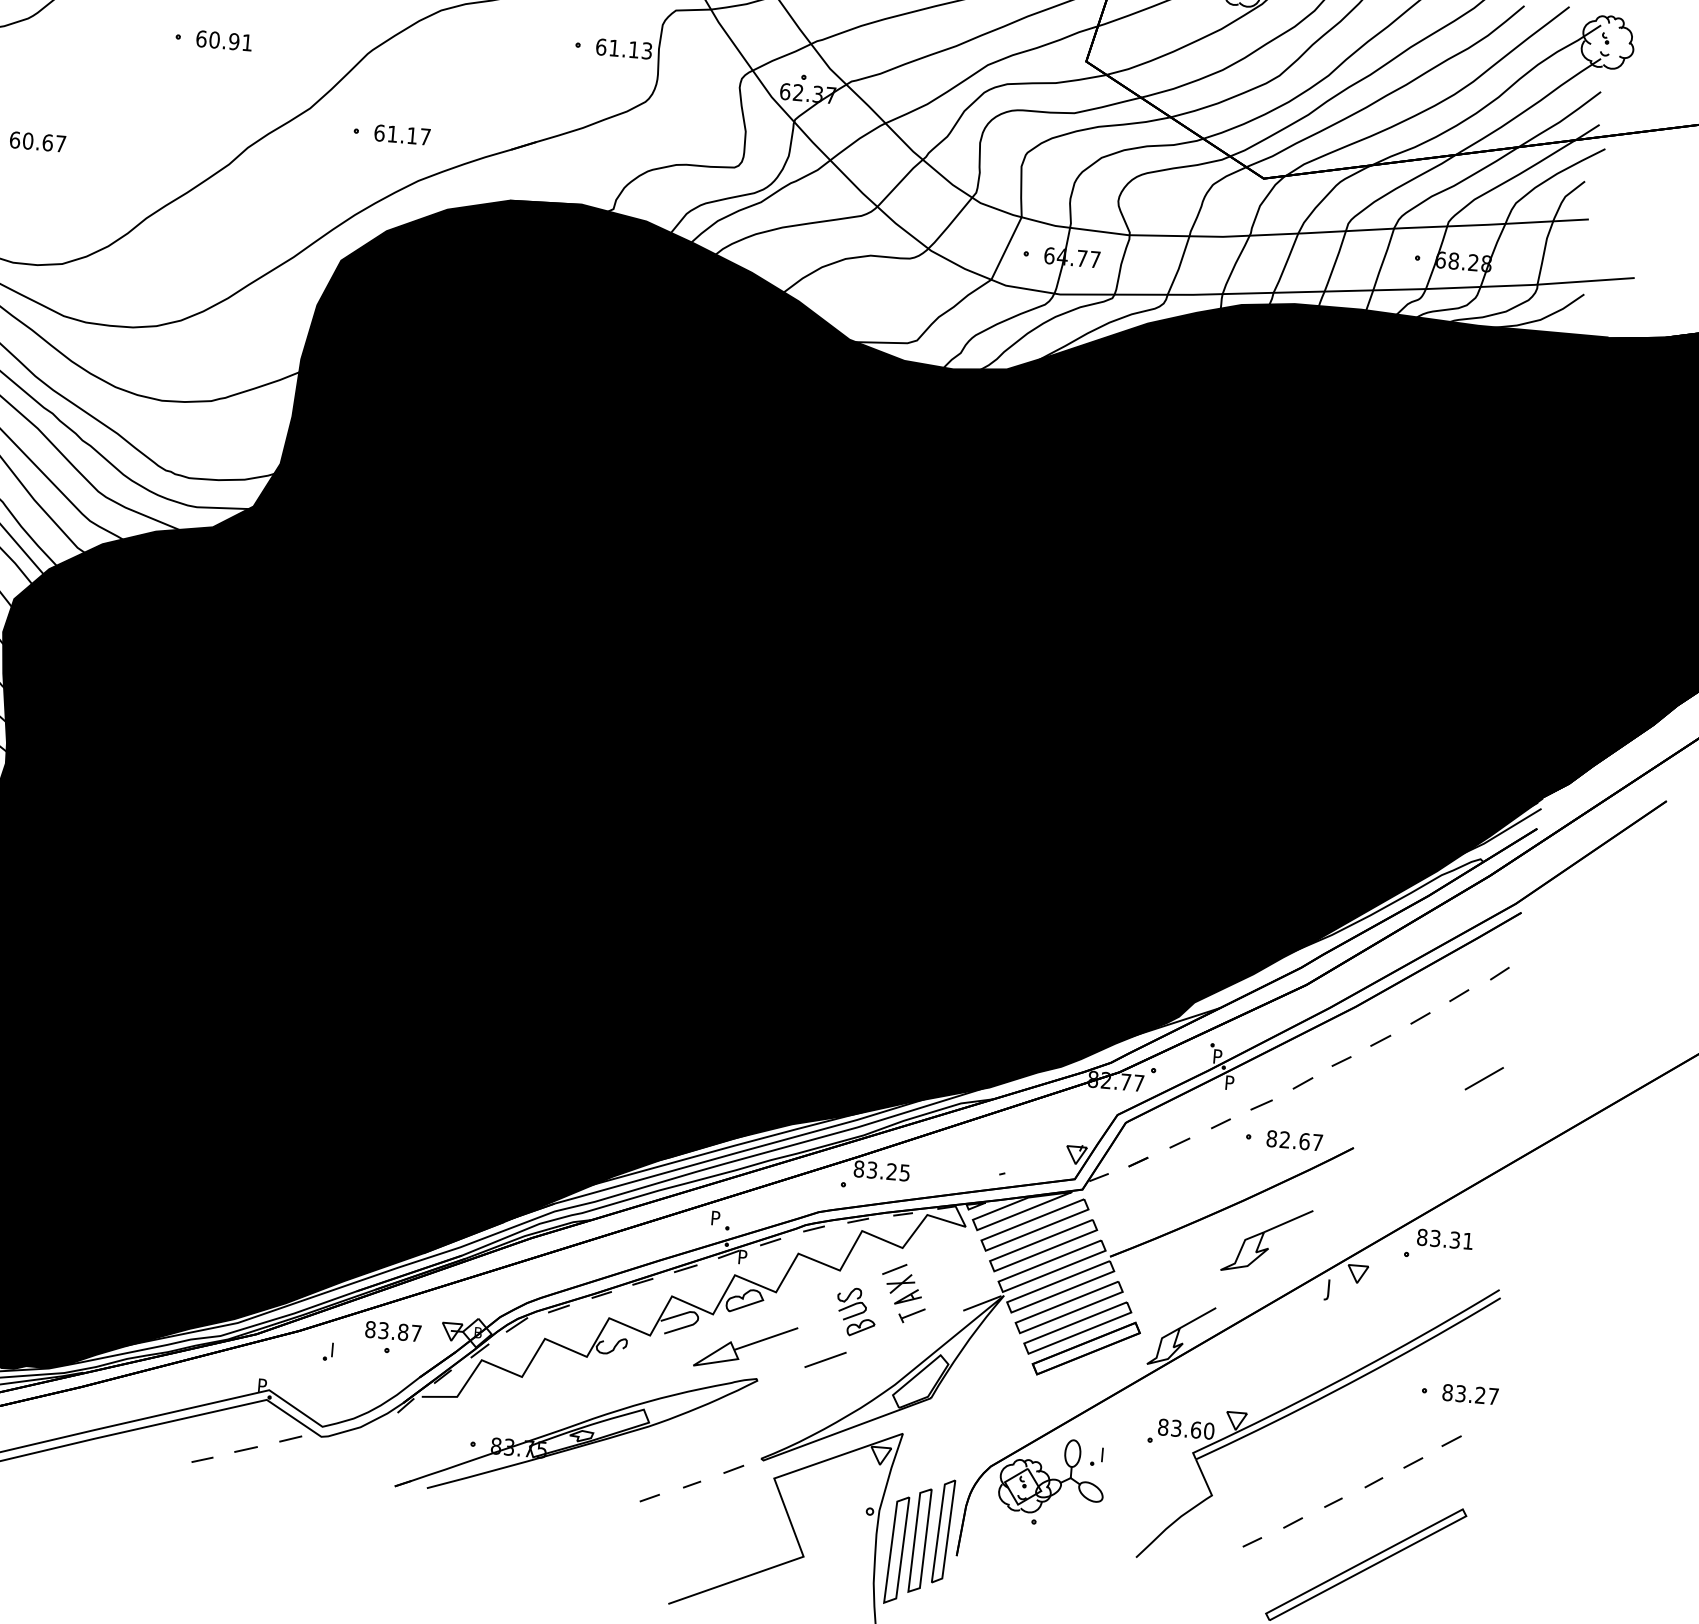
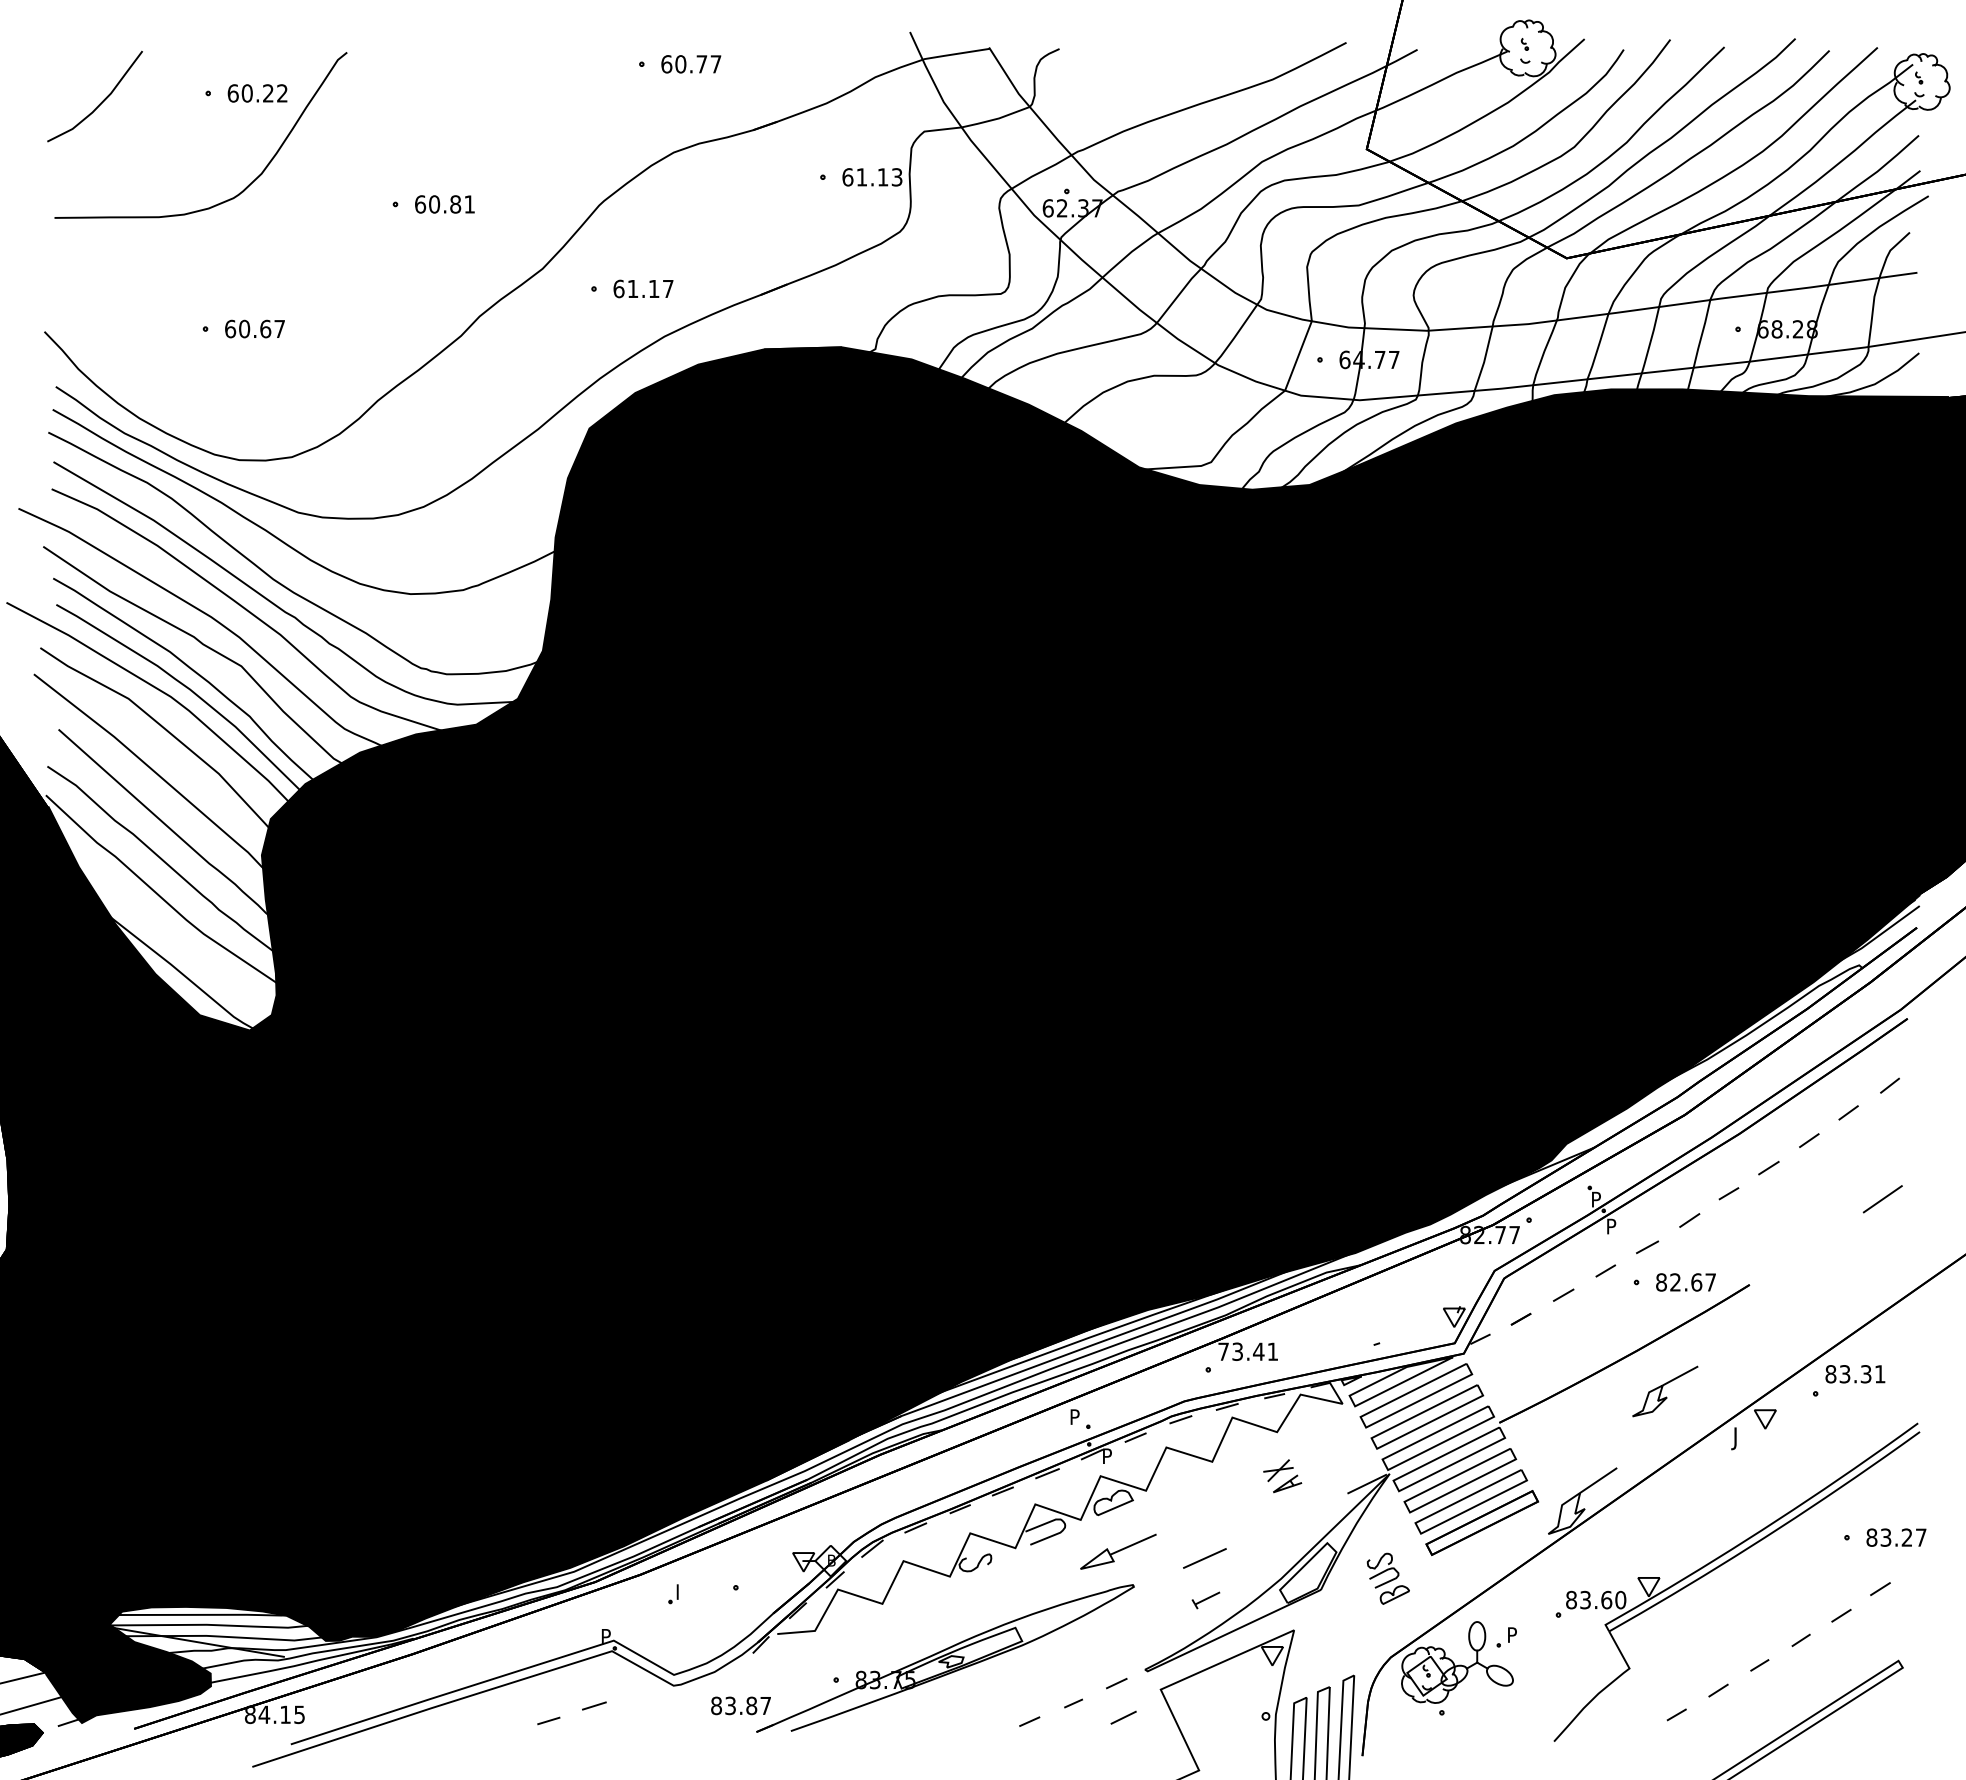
text: (234, 41) -> (455, 204), 60.91 -> 60.81
text: (881, 1170) -> (1247, 1351), 83.25 -> 73.41
part: (1267, 1240) -> (1665, 1391), size x0.7
line: (894, 1269) -> (1123, 1717), moved
part: (855, 1311) -> (1387, 1578), moved
part: (911, 1315) -> (1205, 1600), moved
text: (392, 1331) -> (740, 1705), moved
part: (745, 1346) -> (1118, 1551), size x0.7
line: (291, 1438) -> (641, 1690), removed
text: (1106, 1451) -> (1513, 1631), I -> P

